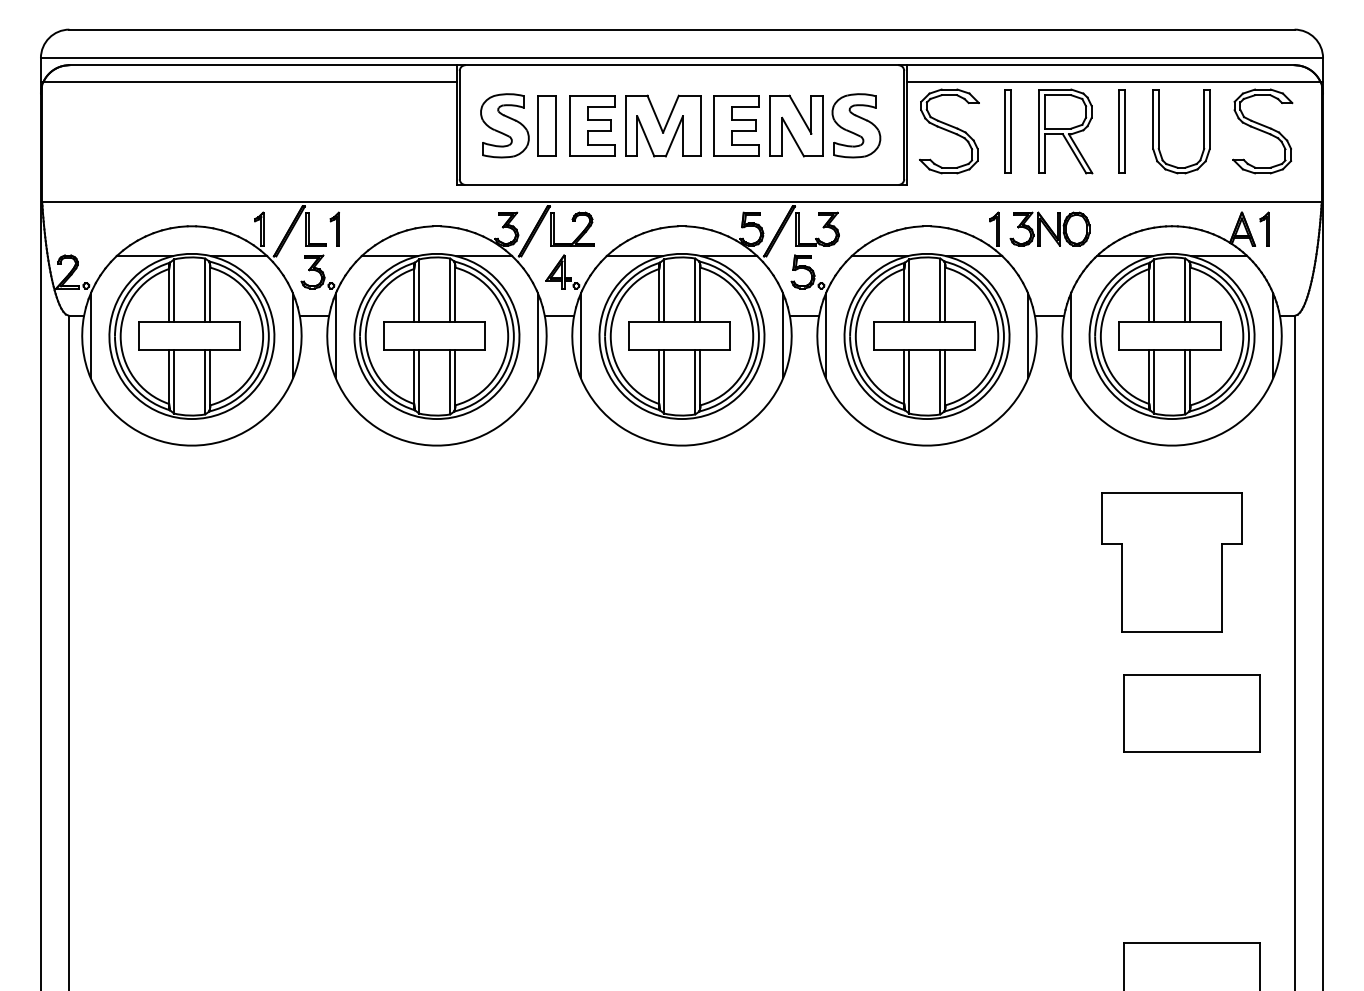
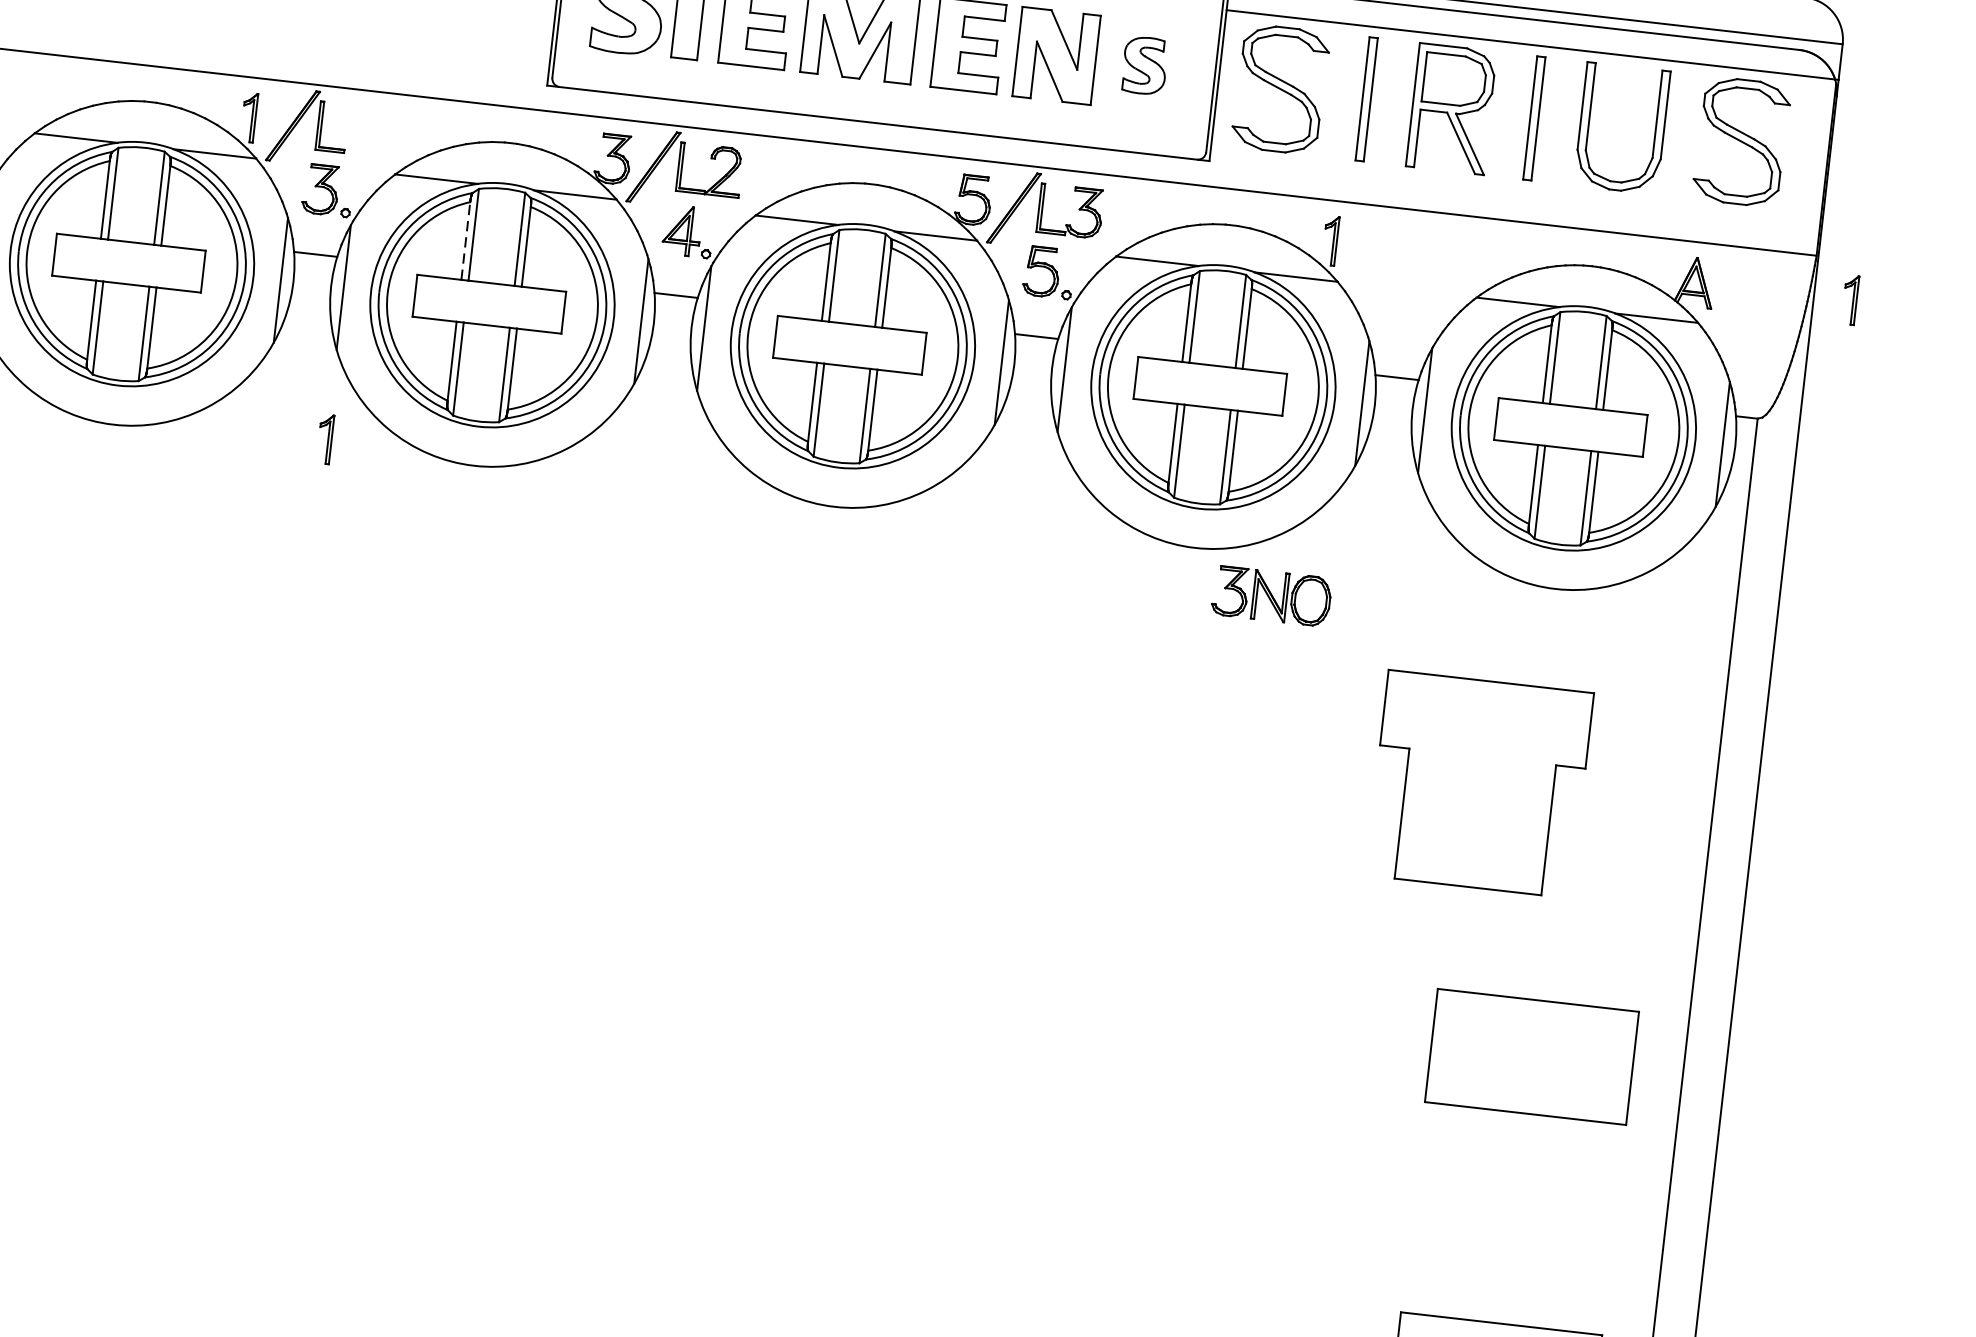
part: (856, 125) -> (1145, 65), size x0.6
part: (334, 228) -> (324, 438), moved
part: (1049, 228) -> (1270, 595), moved
part: (1264, 228) -> (1850, 298), moved
line: (414, 294) -> (466, 239), solid -> dashed
part: (1171, 562) -> (1478, 784), moved
part: (1191, 713) -> (1531, 1056), moved

